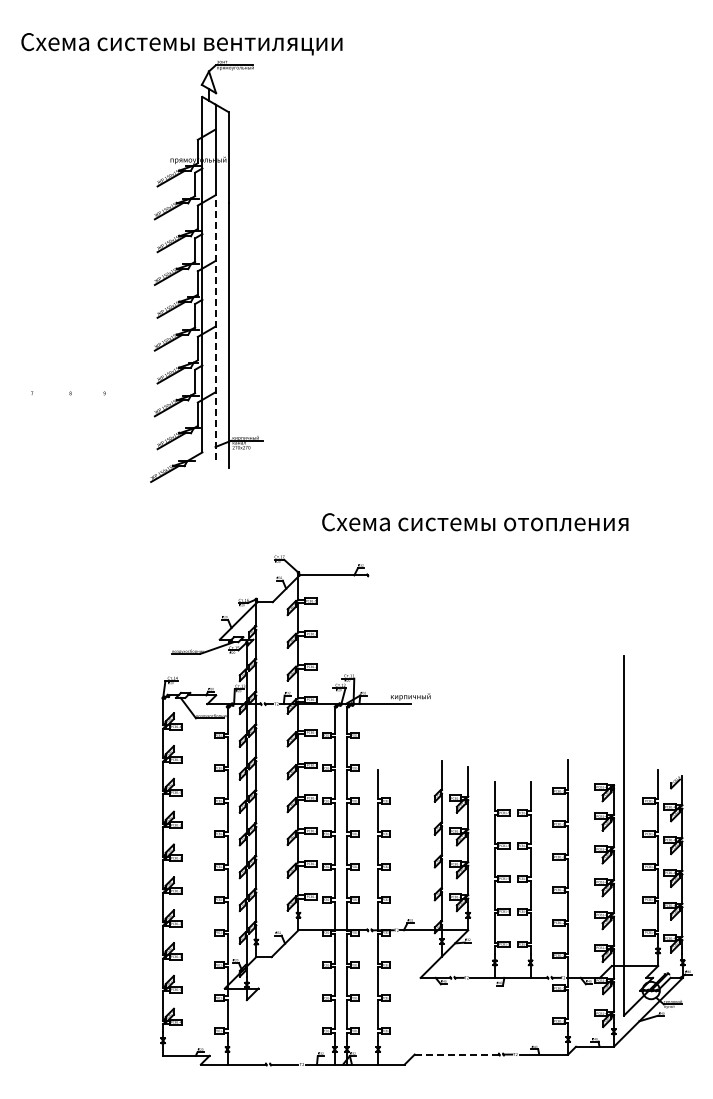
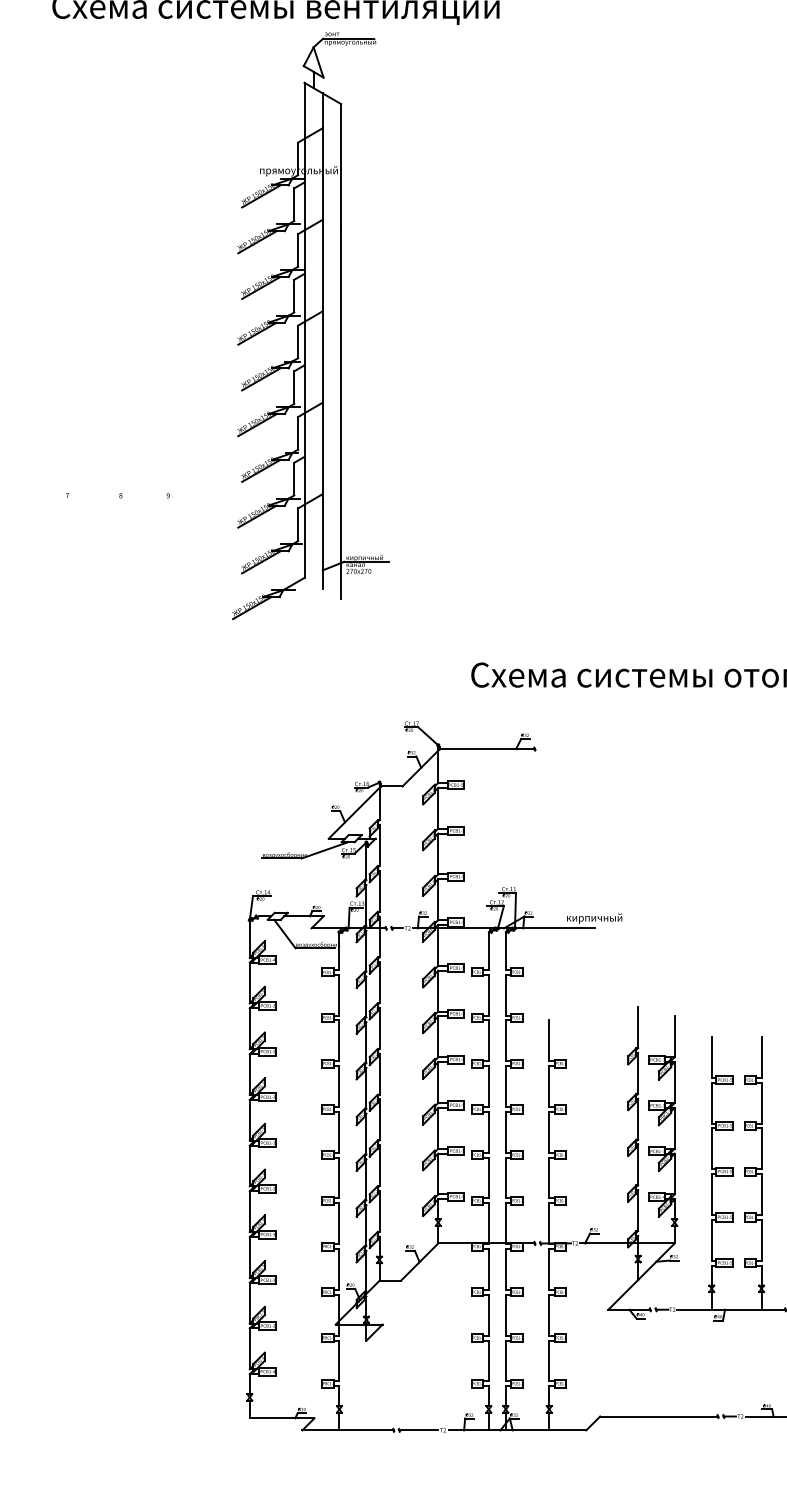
line: (215, 327) -> (322, 403), dashed -> solid
line: (457, 1054) -> (659, 1416), dashed -> solid

